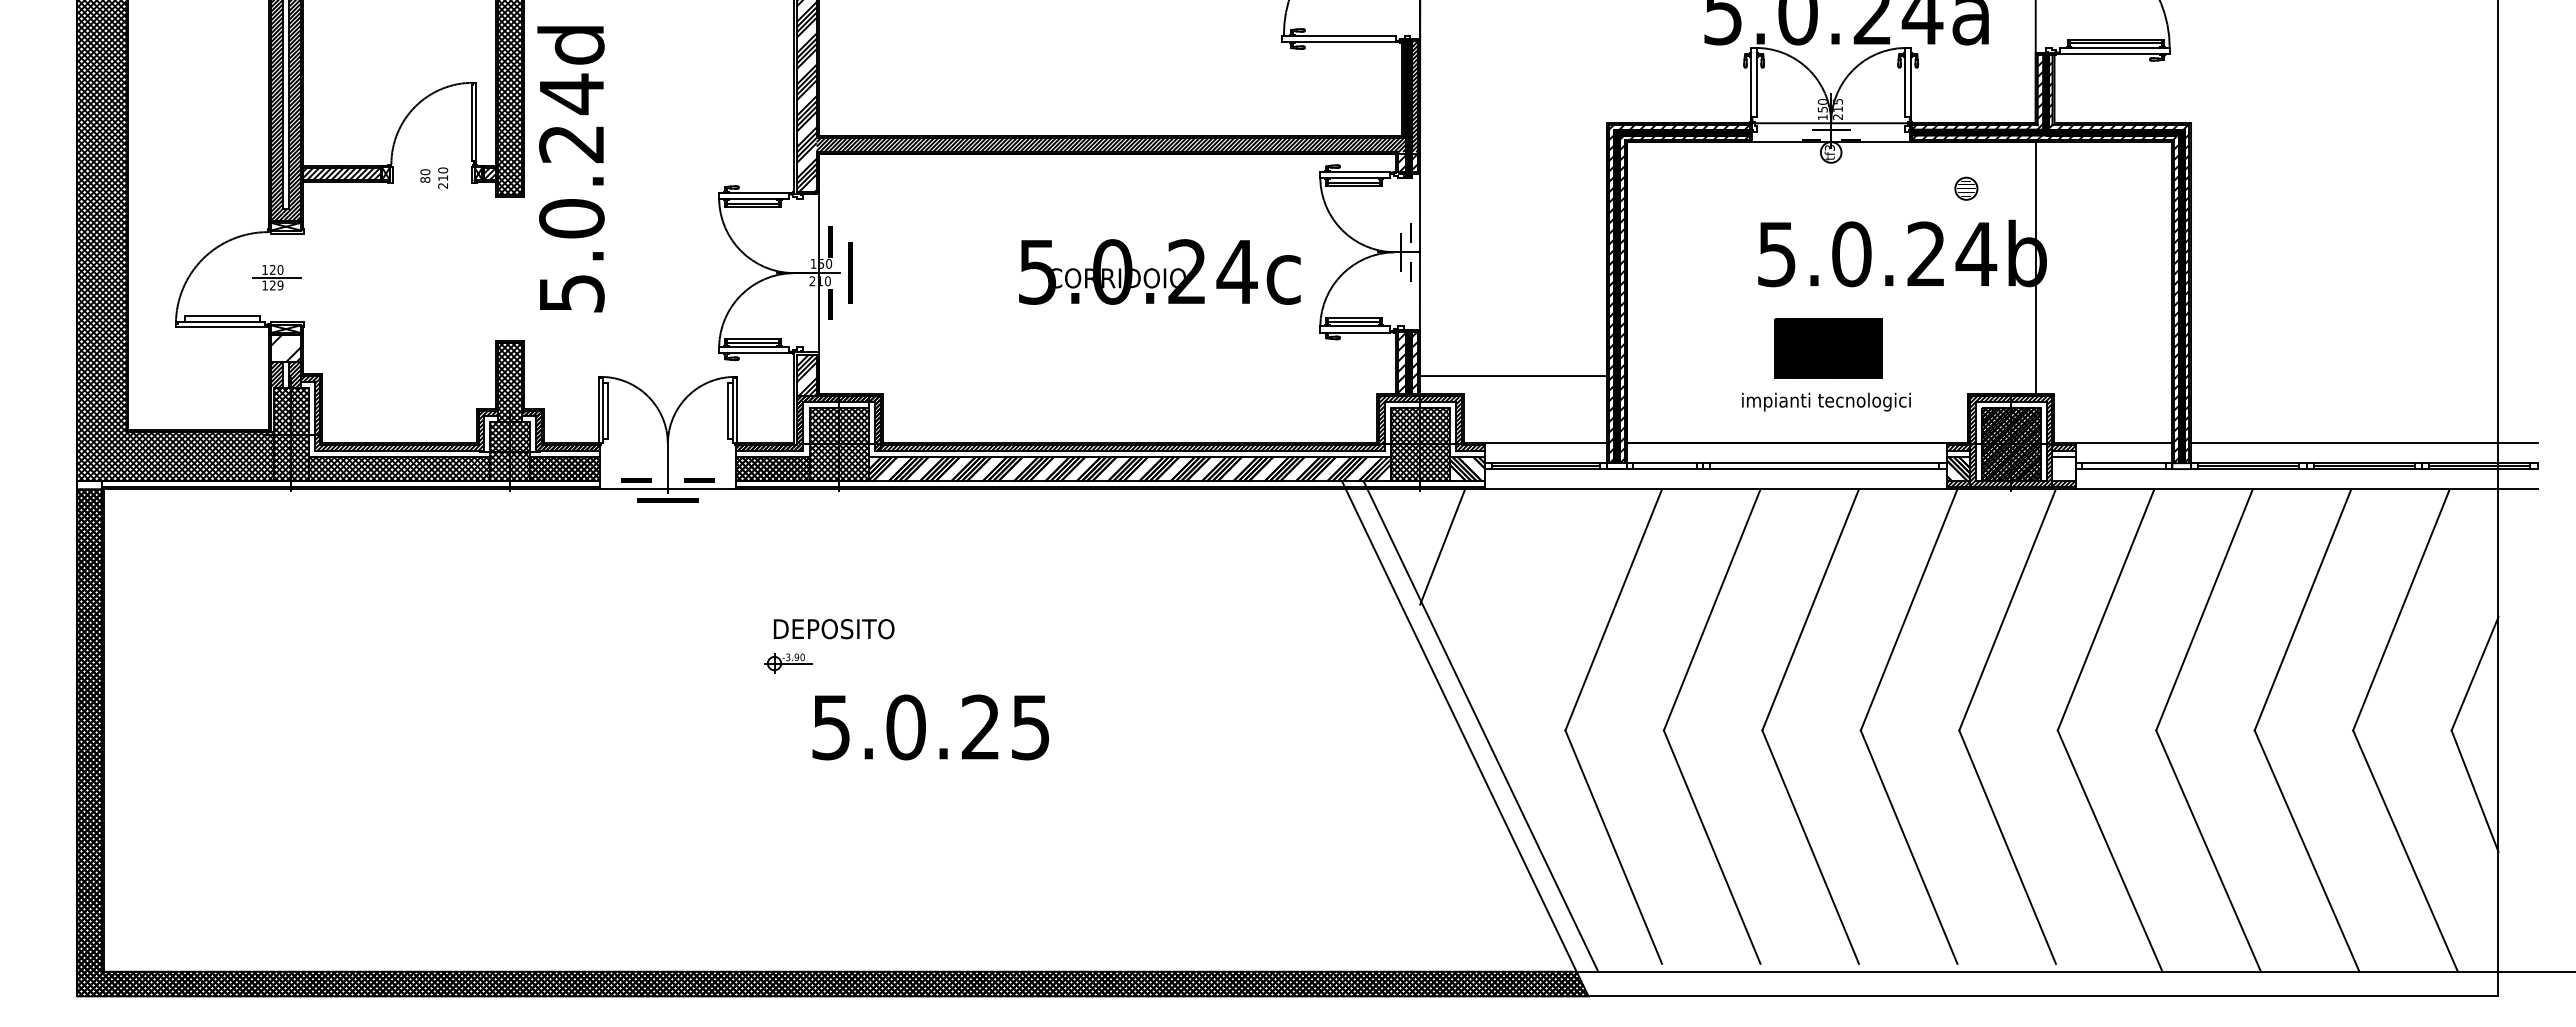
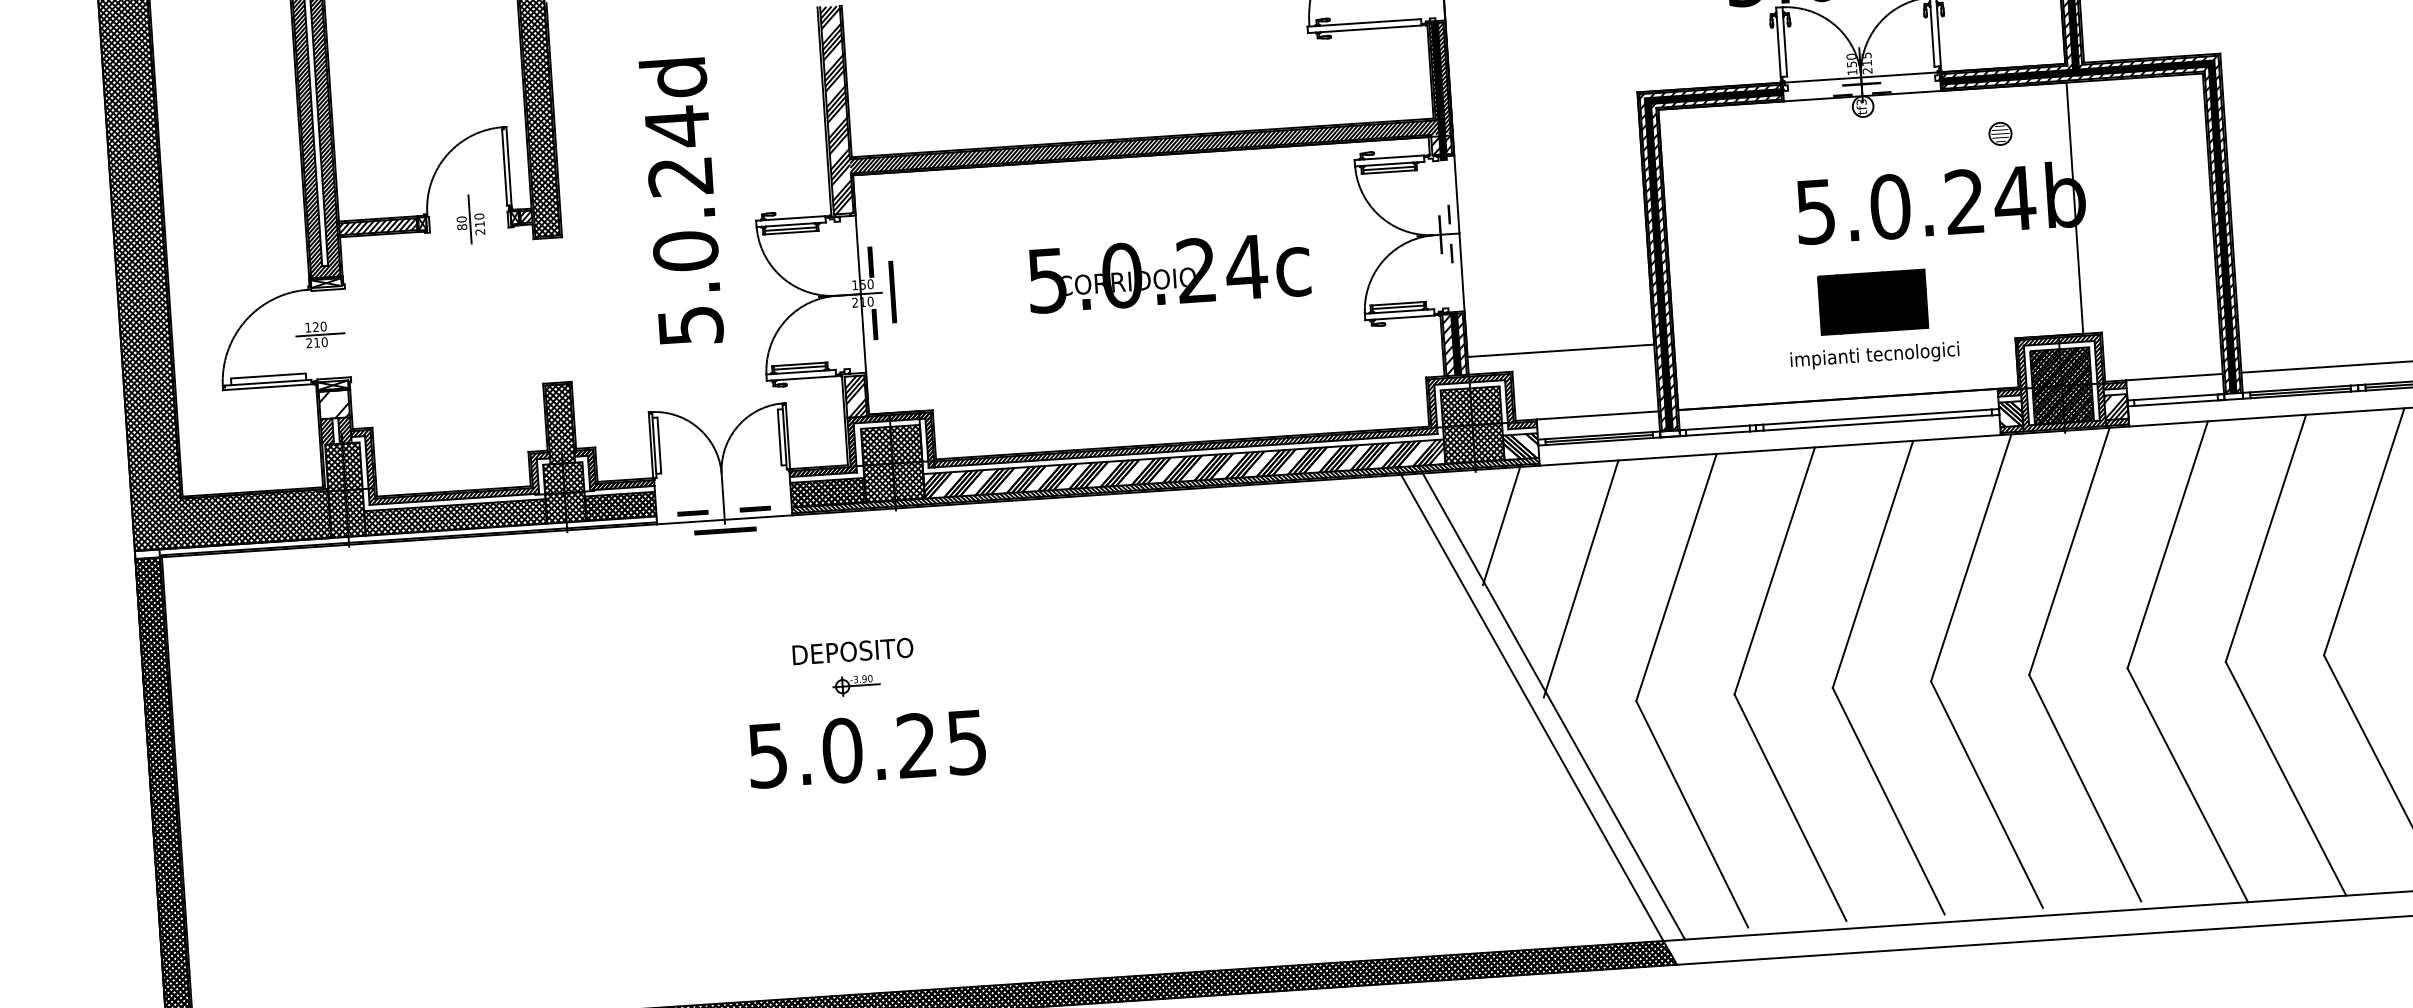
text: (570, 169) -> (681, 202), moved
line: (433, 172) -> (469, 219), added
text: (1159, 271) -> (1168, 272), moved
text: (272, 285) -> (316, 342), 129 -> 210
hatch: (2063, 468) -> (2115, 406), added
hatch: (1109, 484) -> (1165, 485), added
line: (1518, 604) -> (1581, 578), added
text: (834, 629) -> (853, 651), moved
text: (930, 727) -> (866, 749), moved

